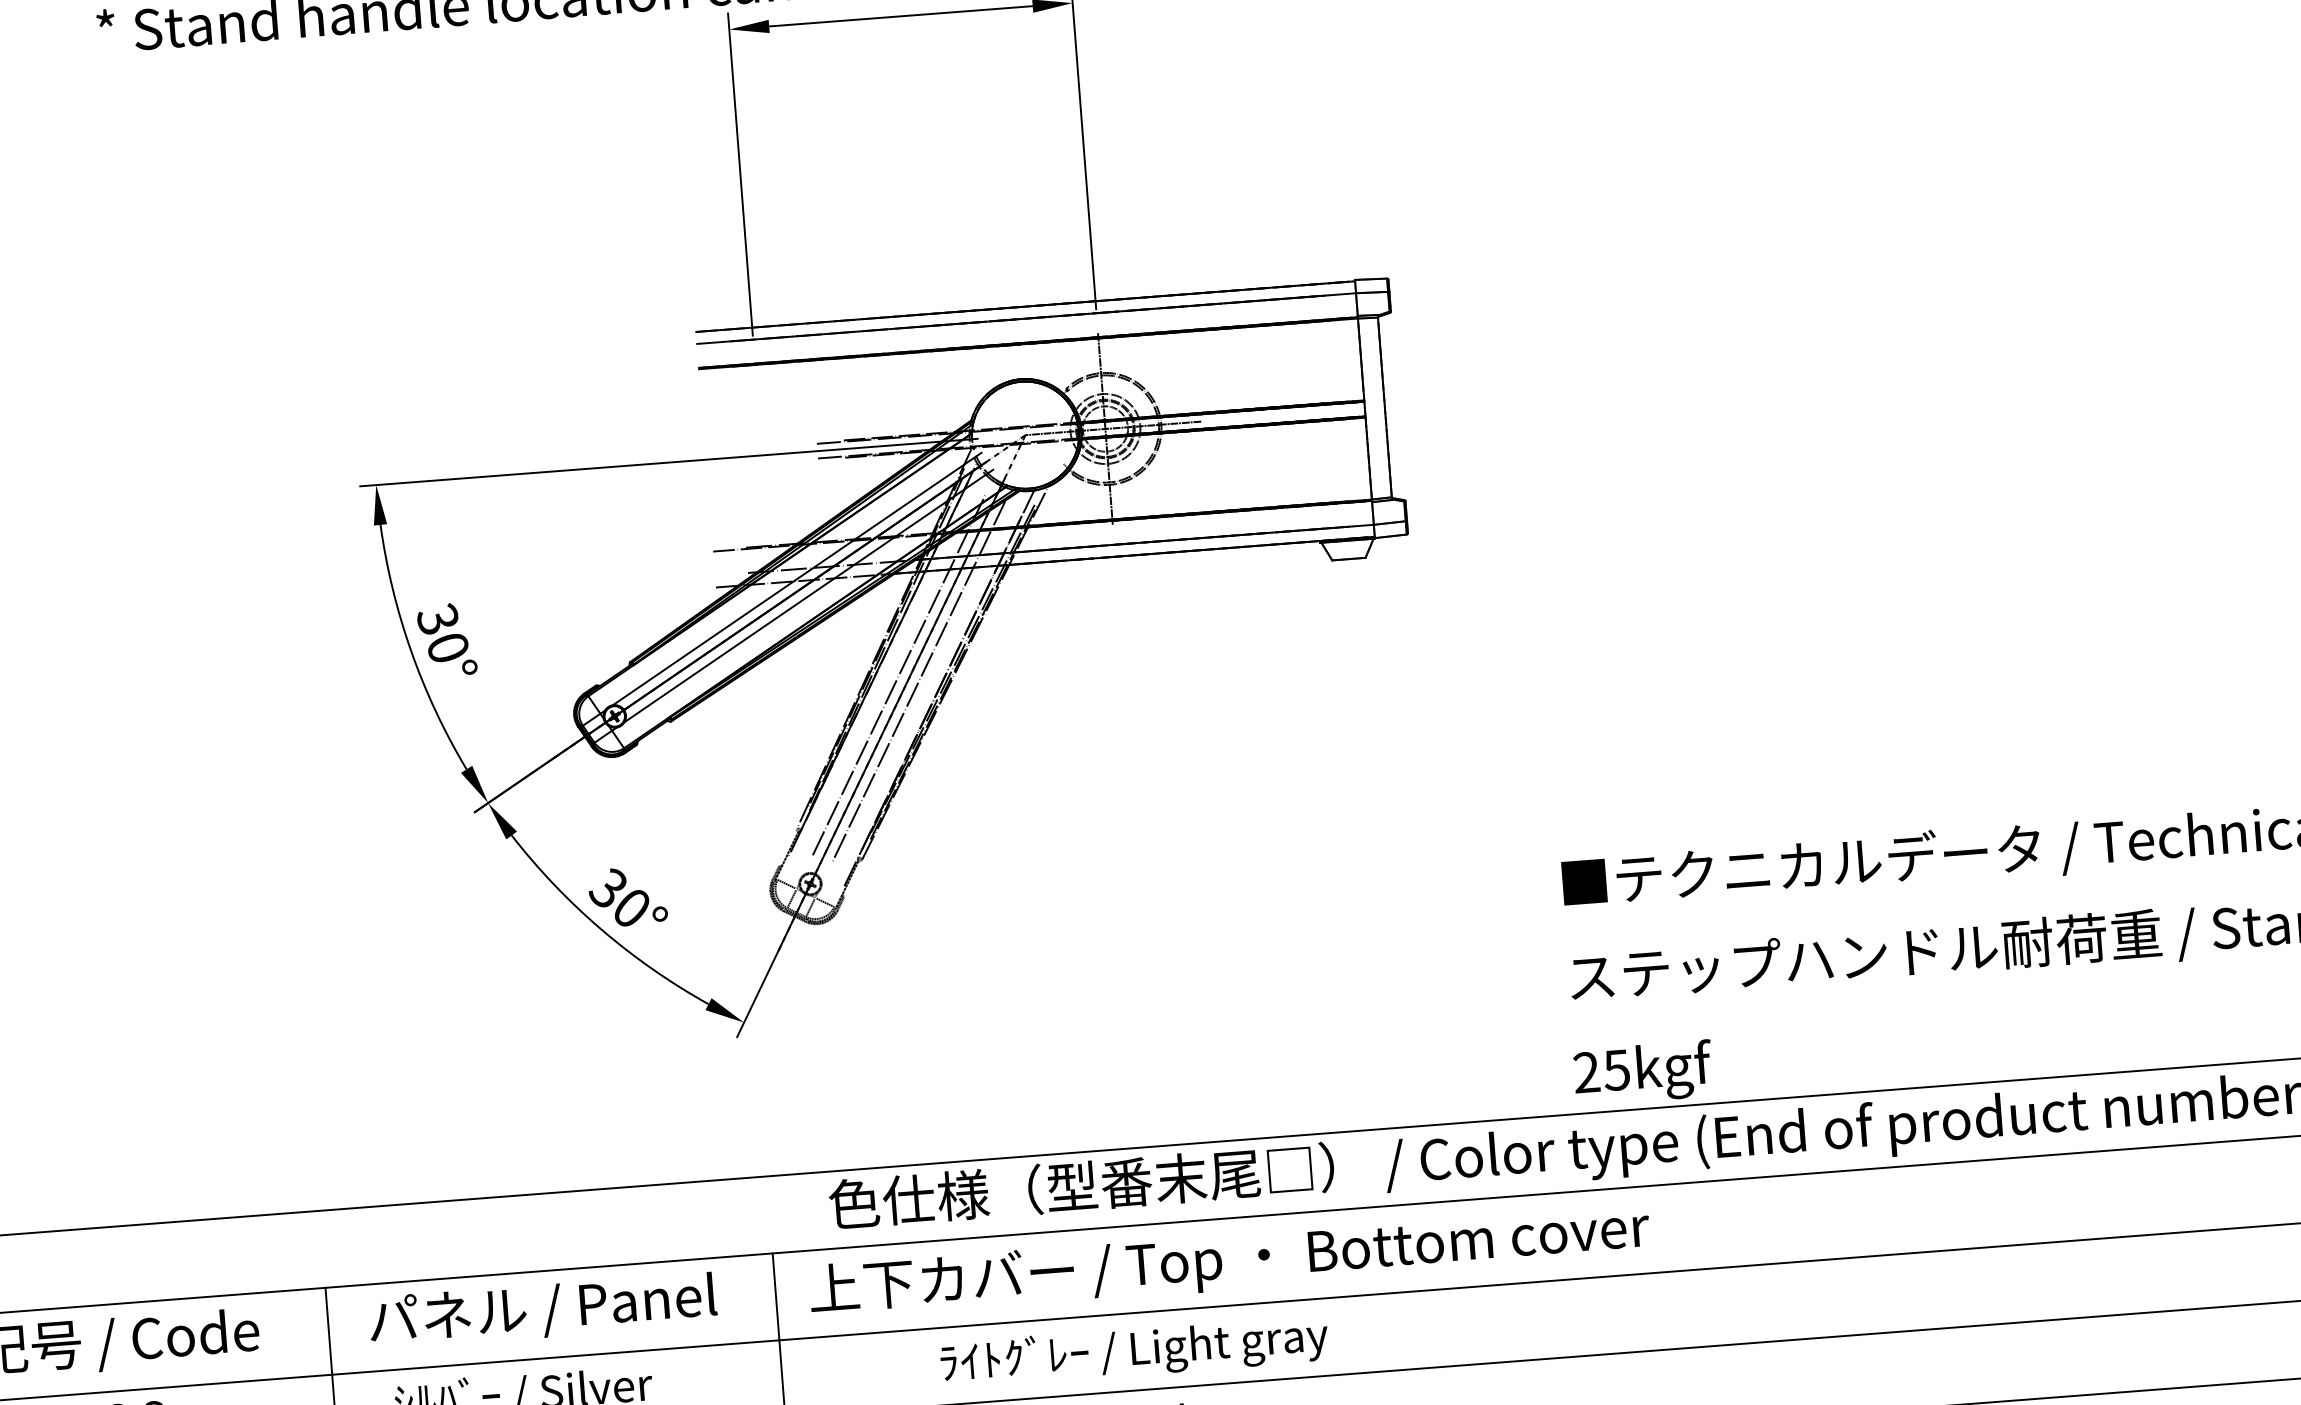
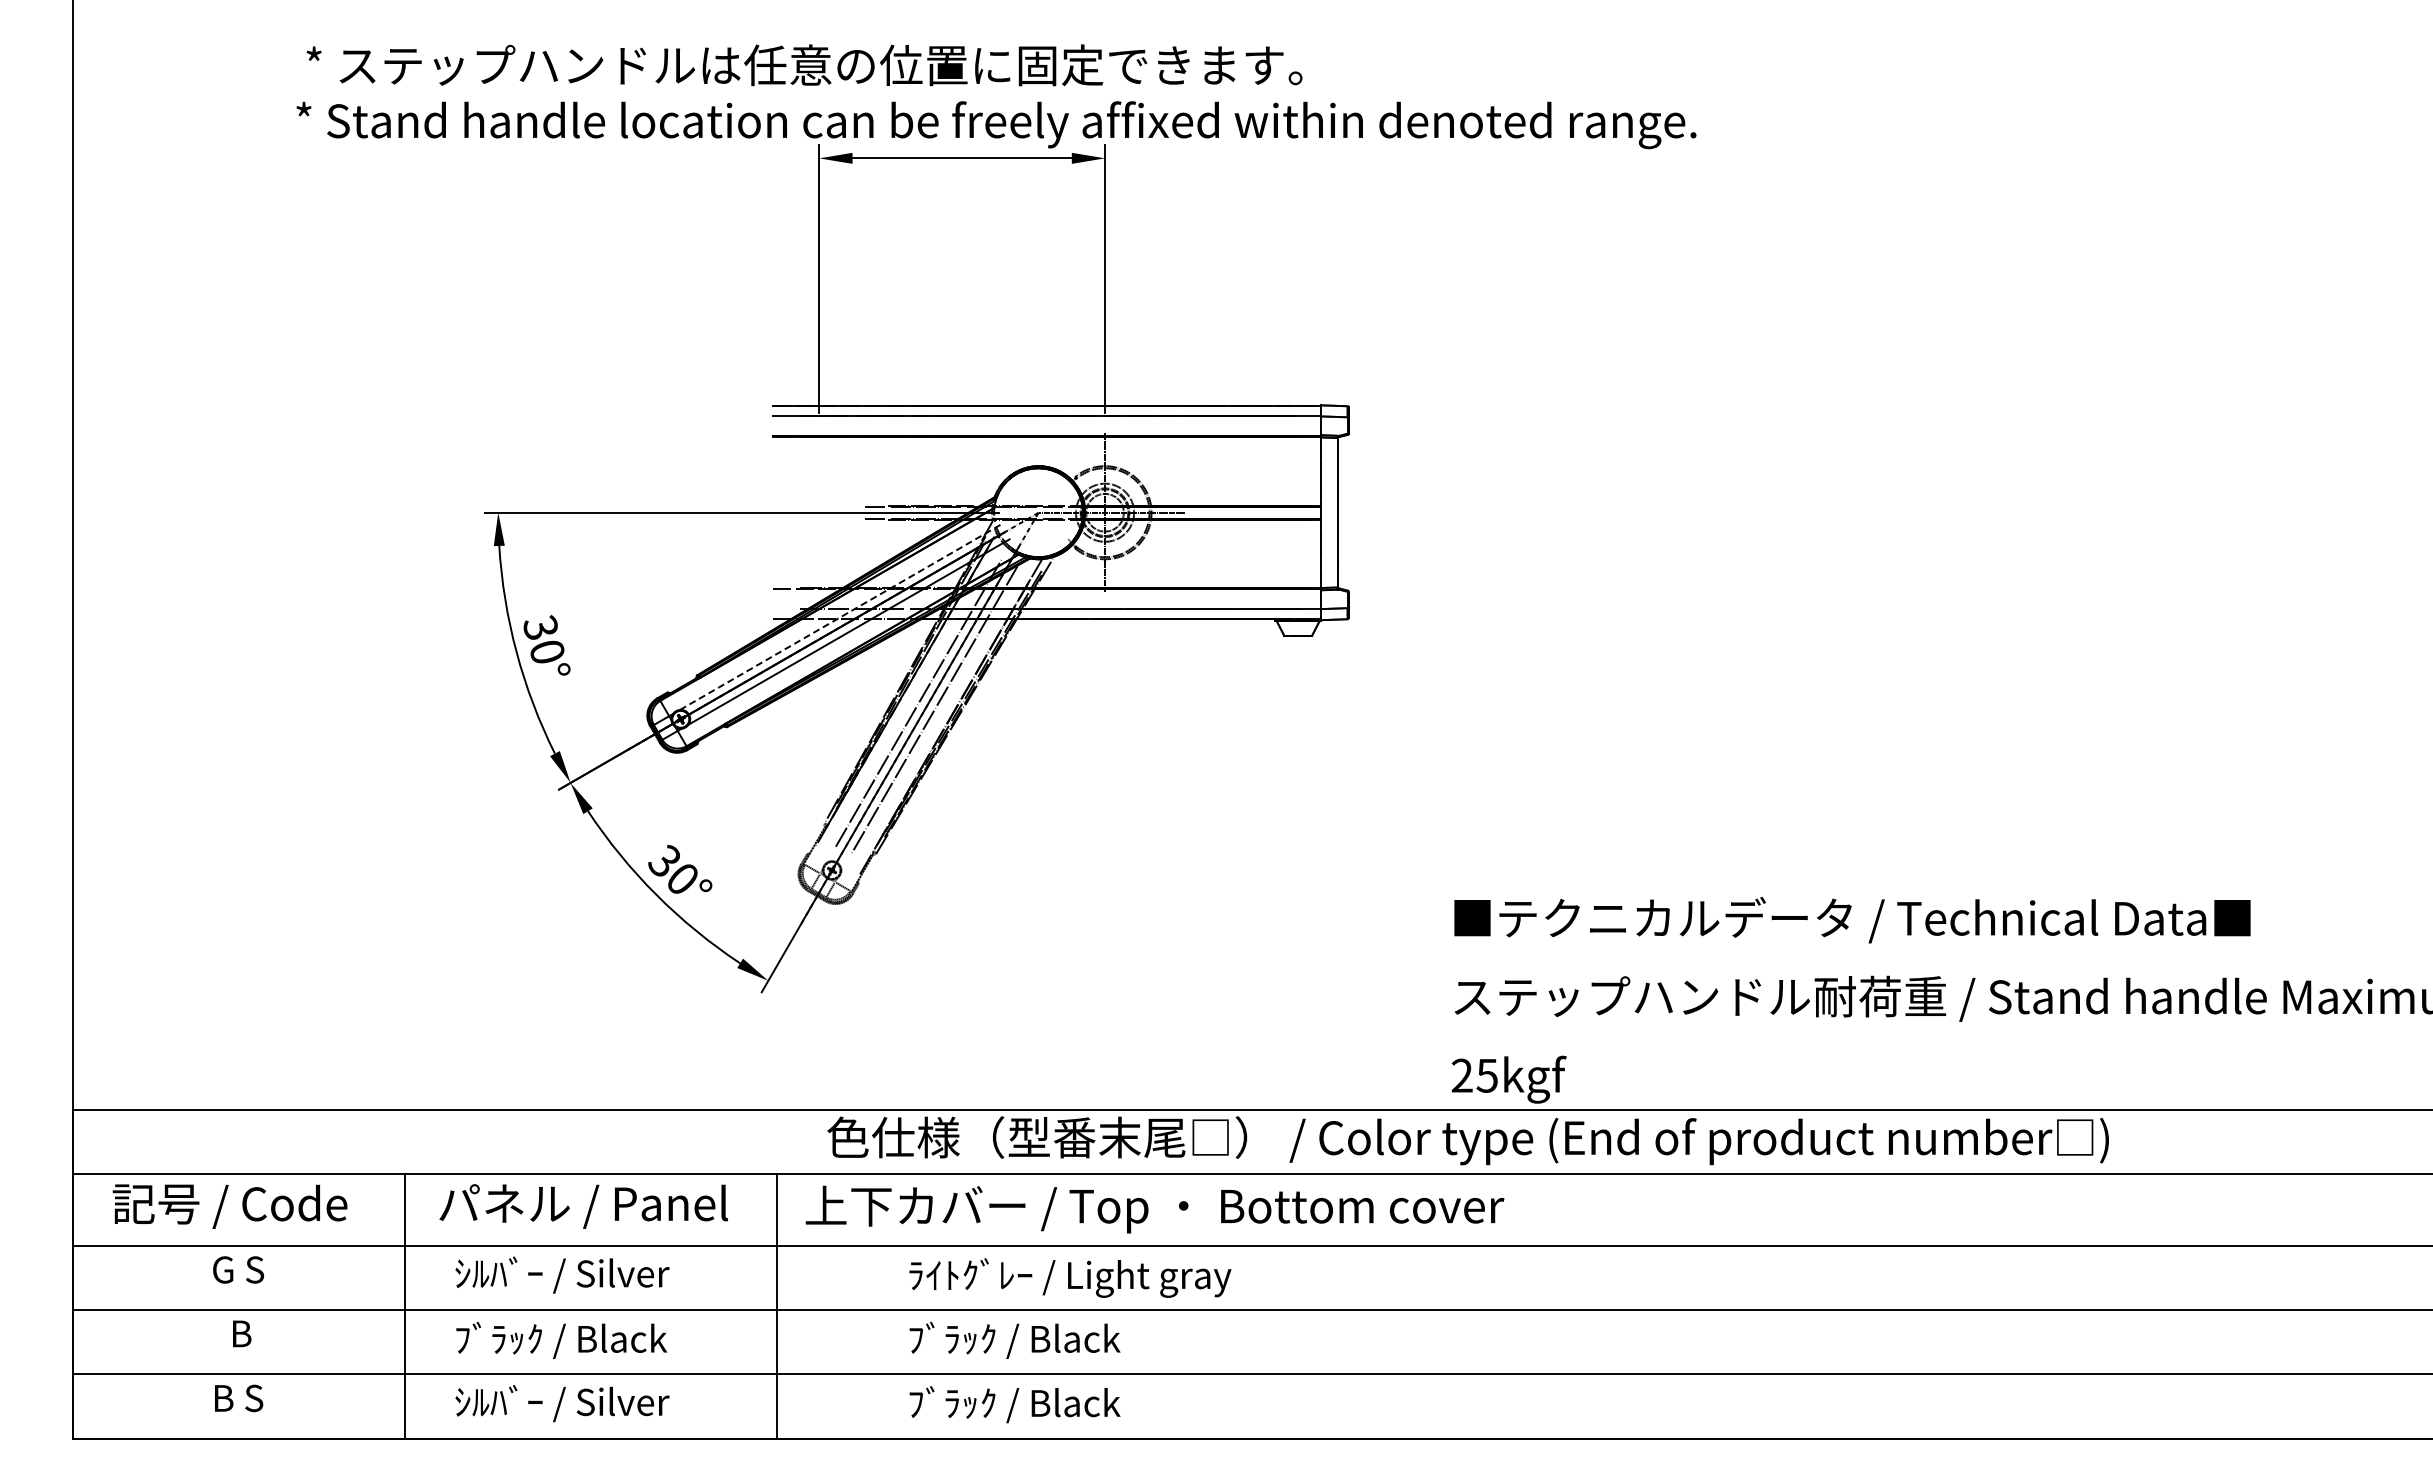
line: (797, 578) -> (840, 616), solid -> dashed

